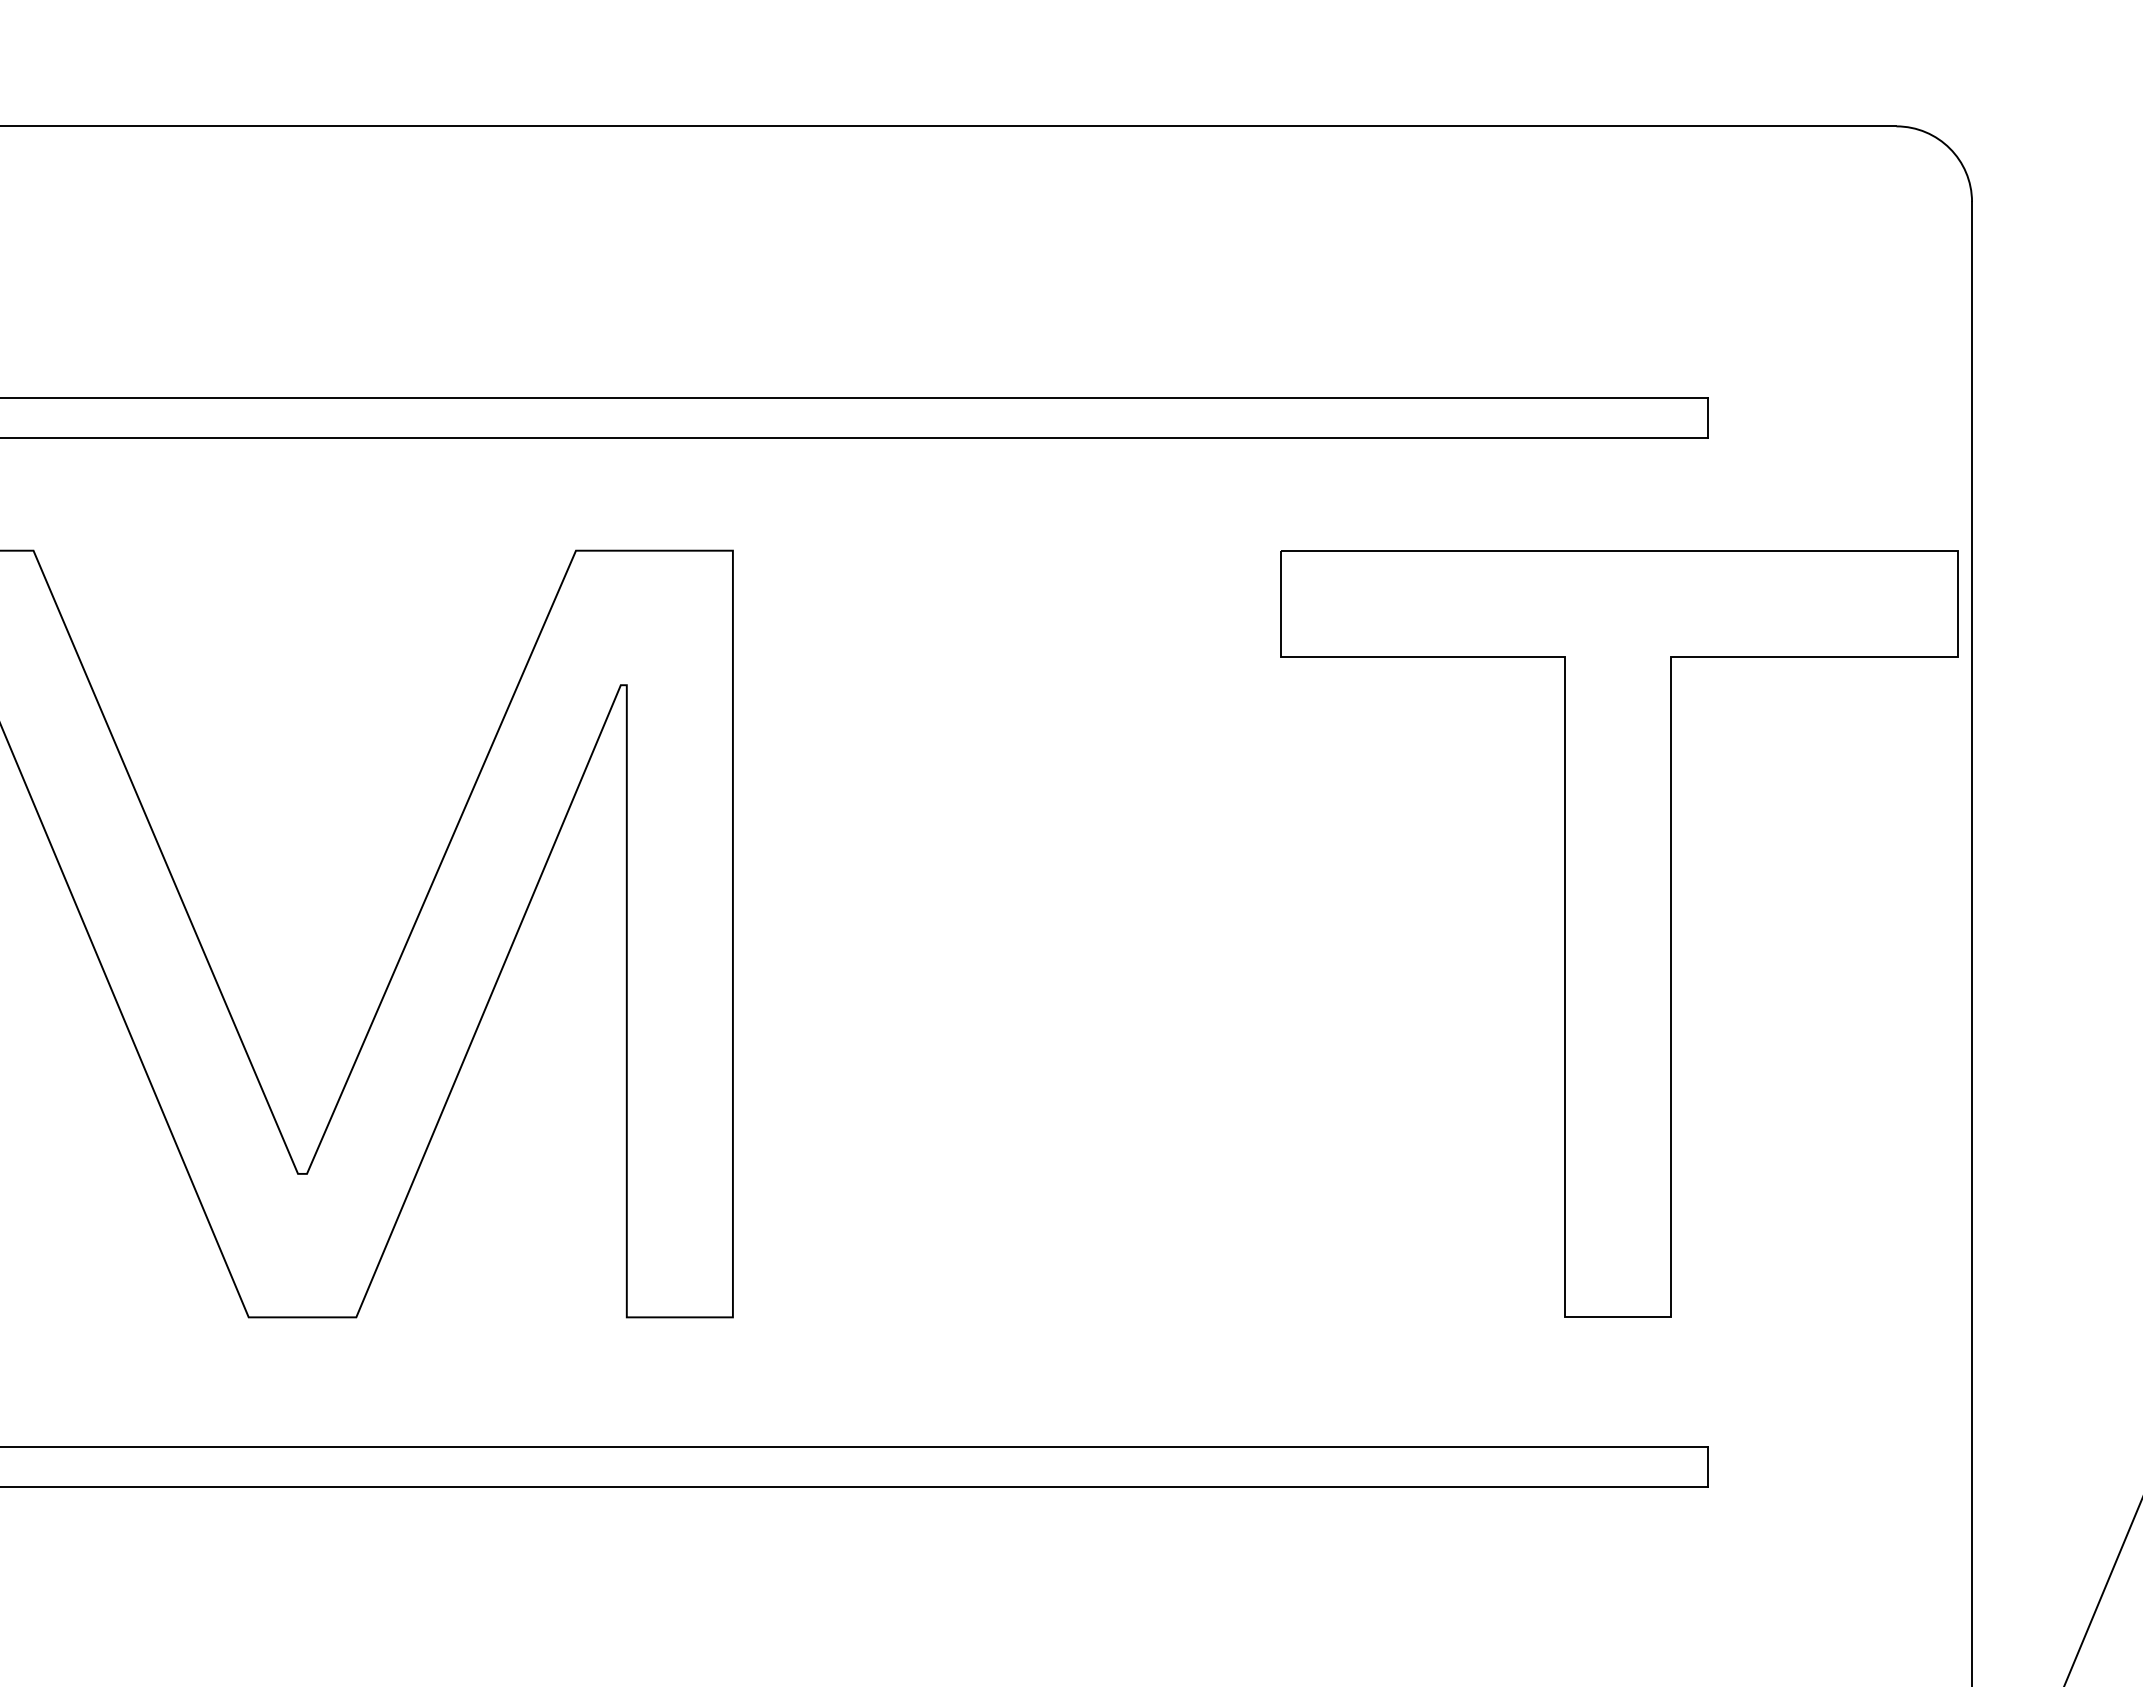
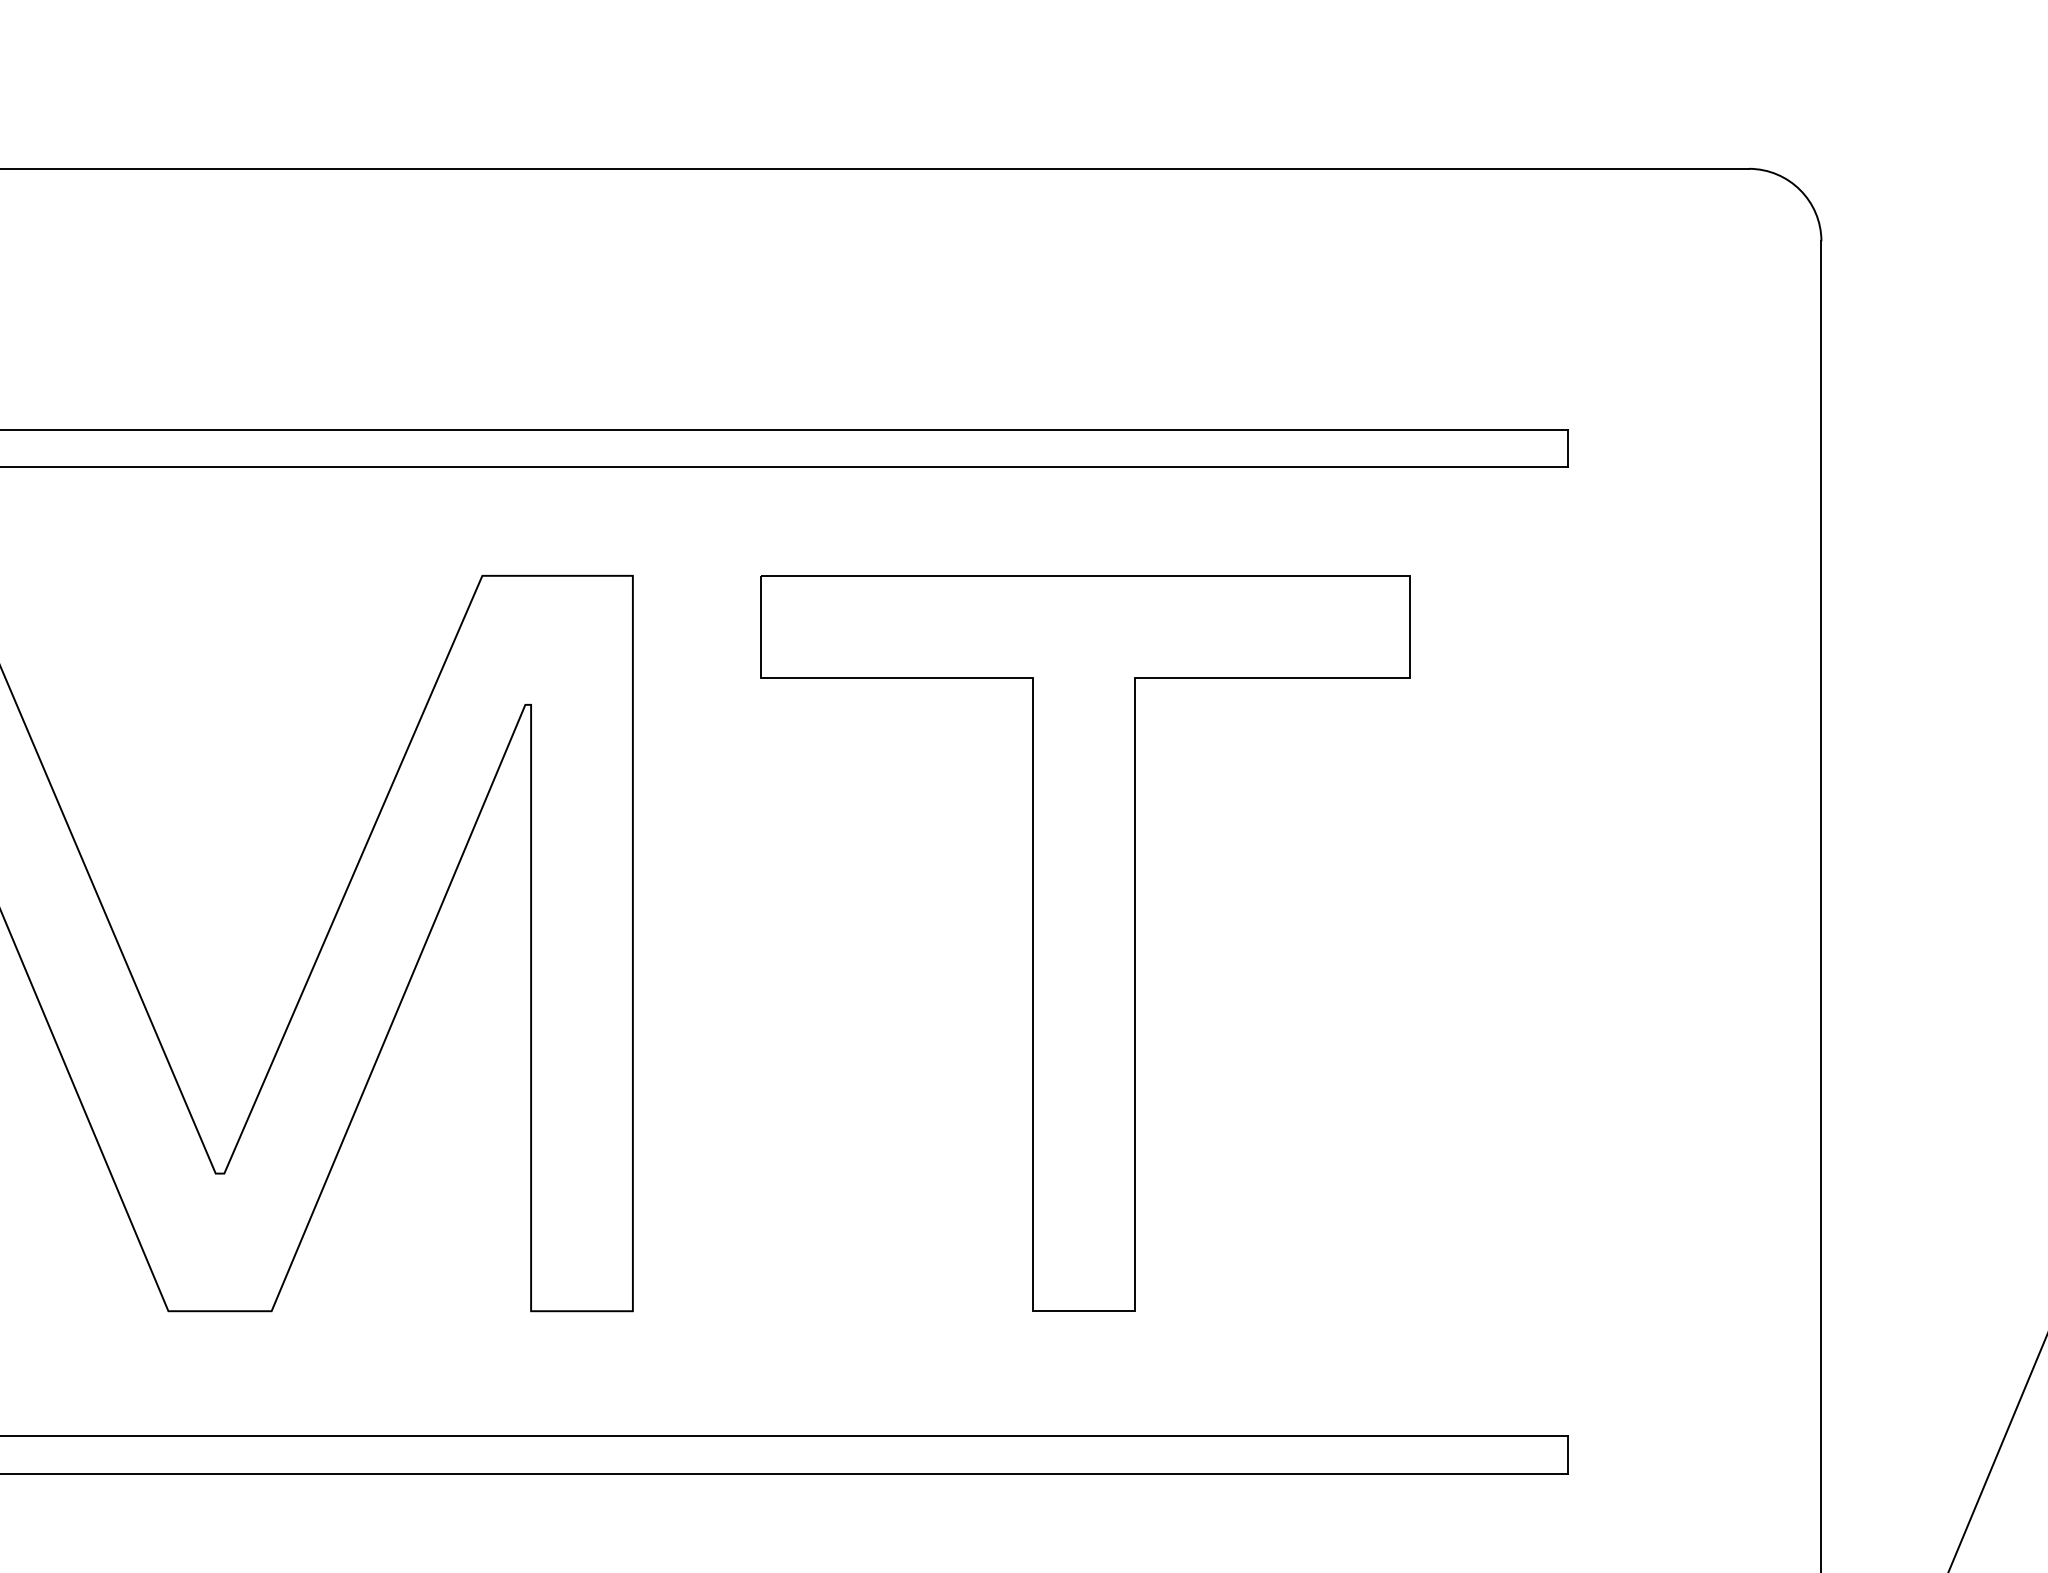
part: (1619, 933) -> (1086, 943), moved

